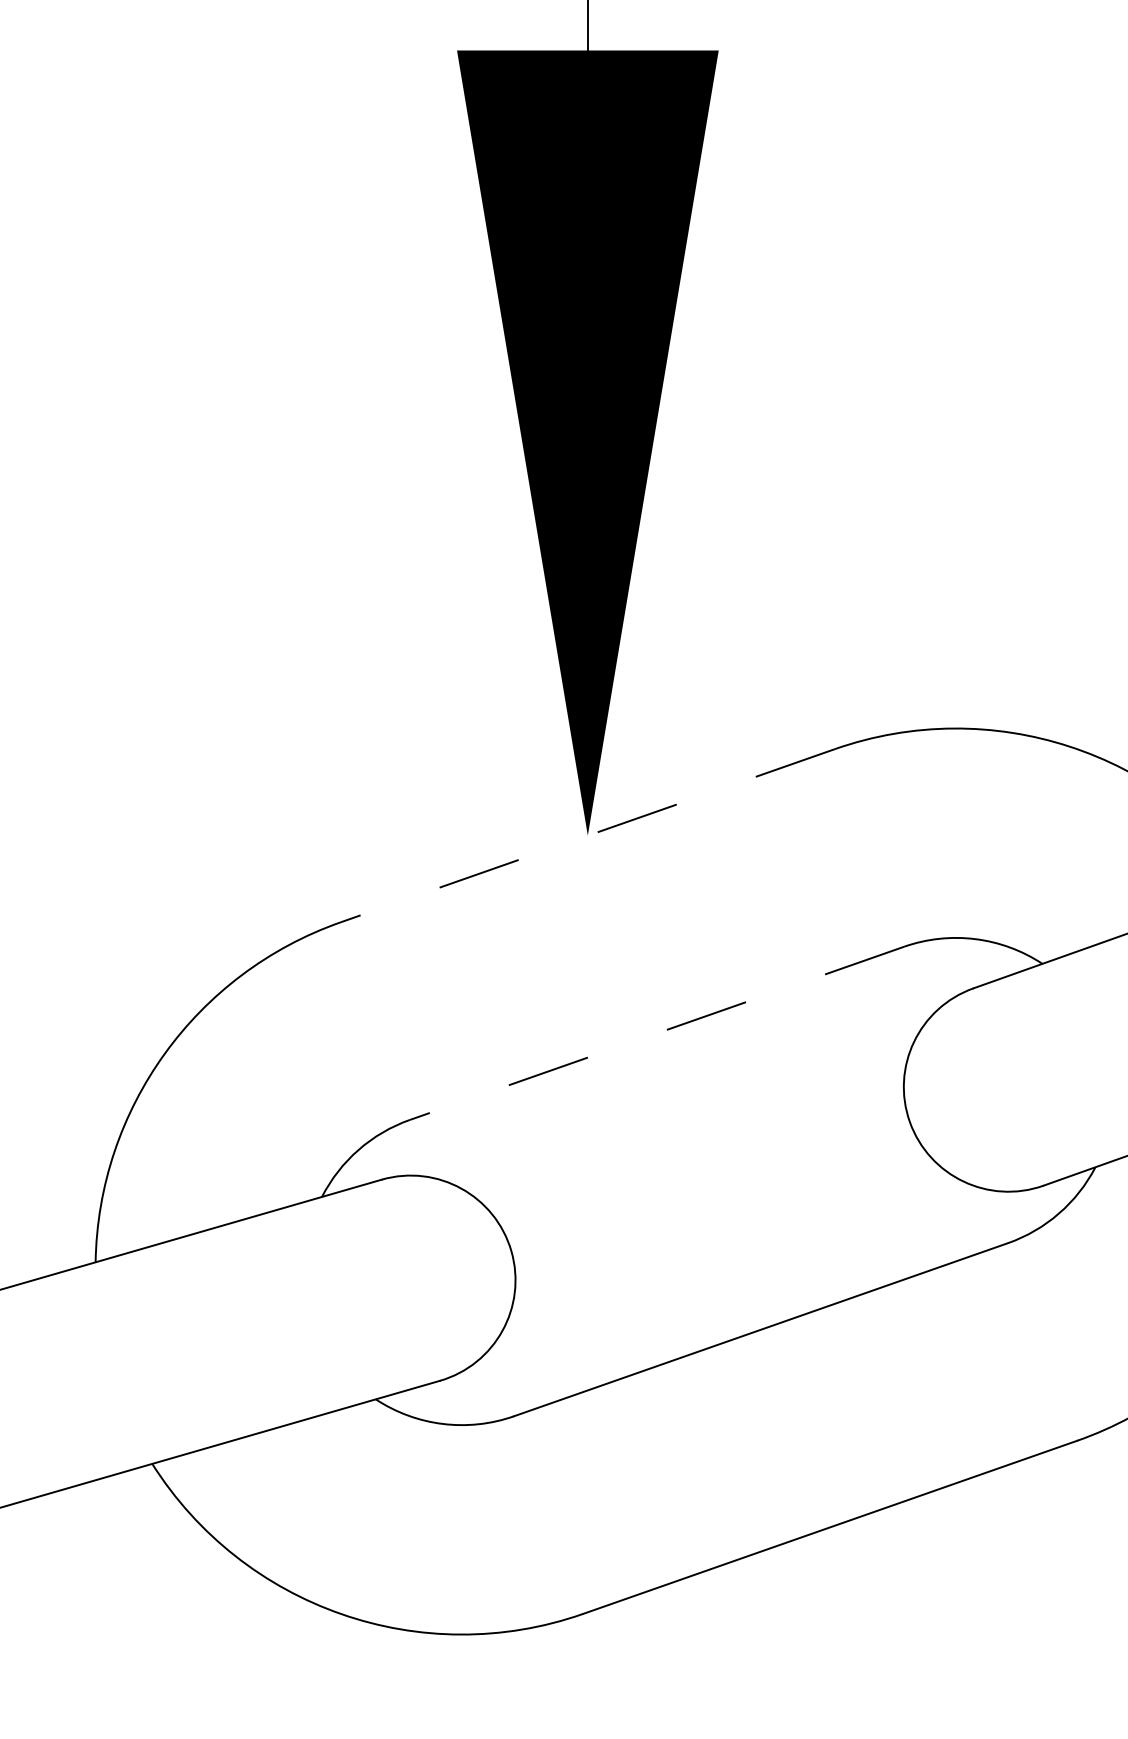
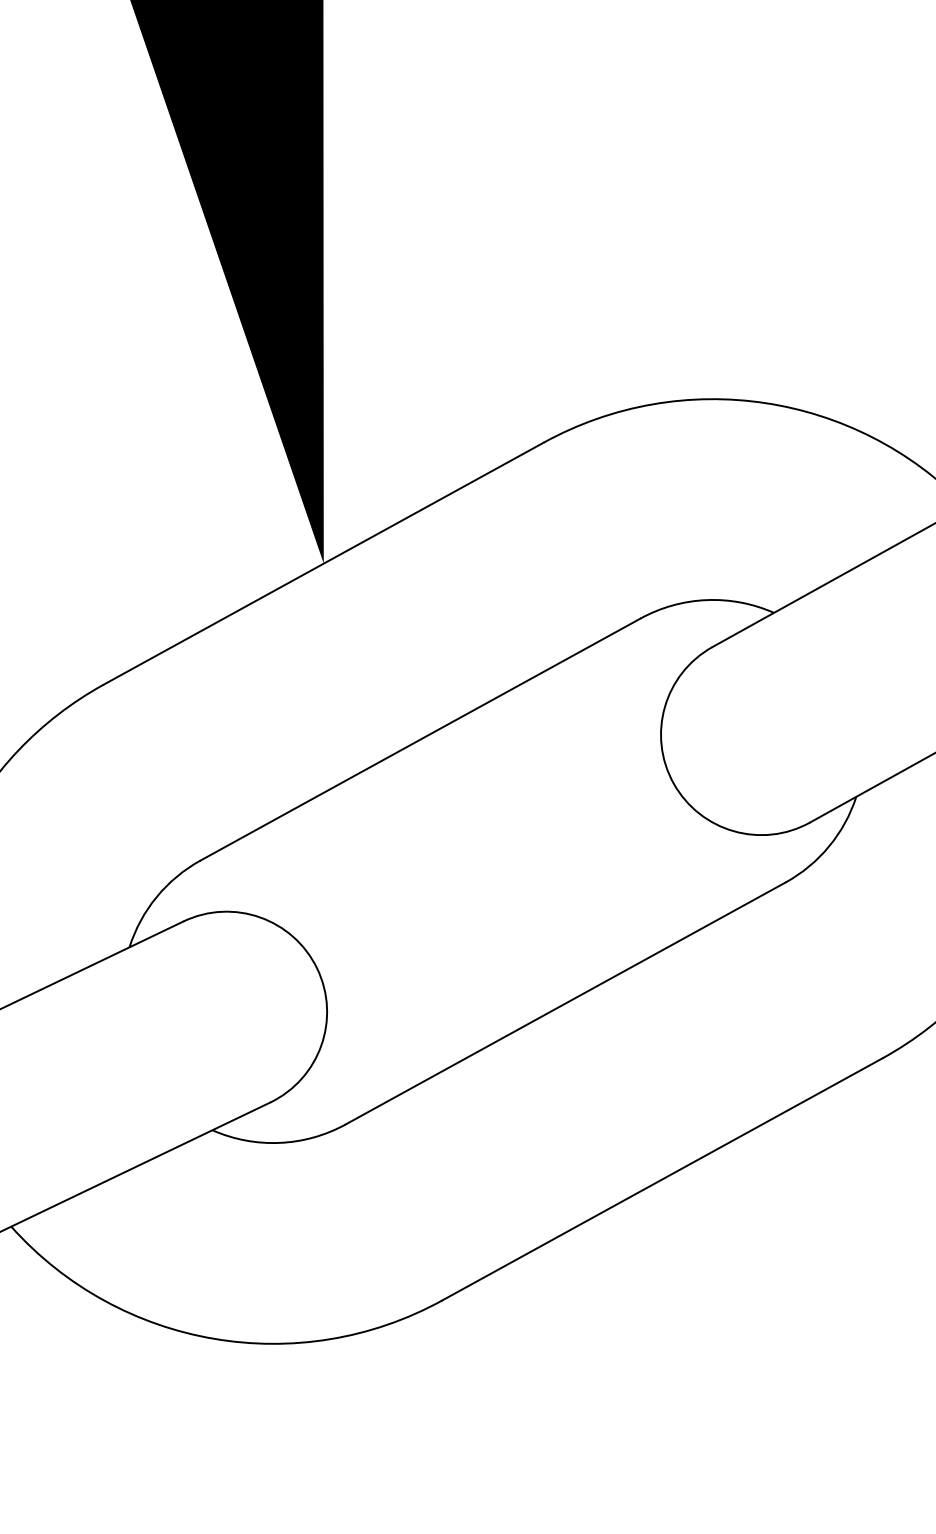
line: (587, 835) -> (323, 563), dashed -> solid
line: (657, 1033) -> (420, 739), dashed -> solid

